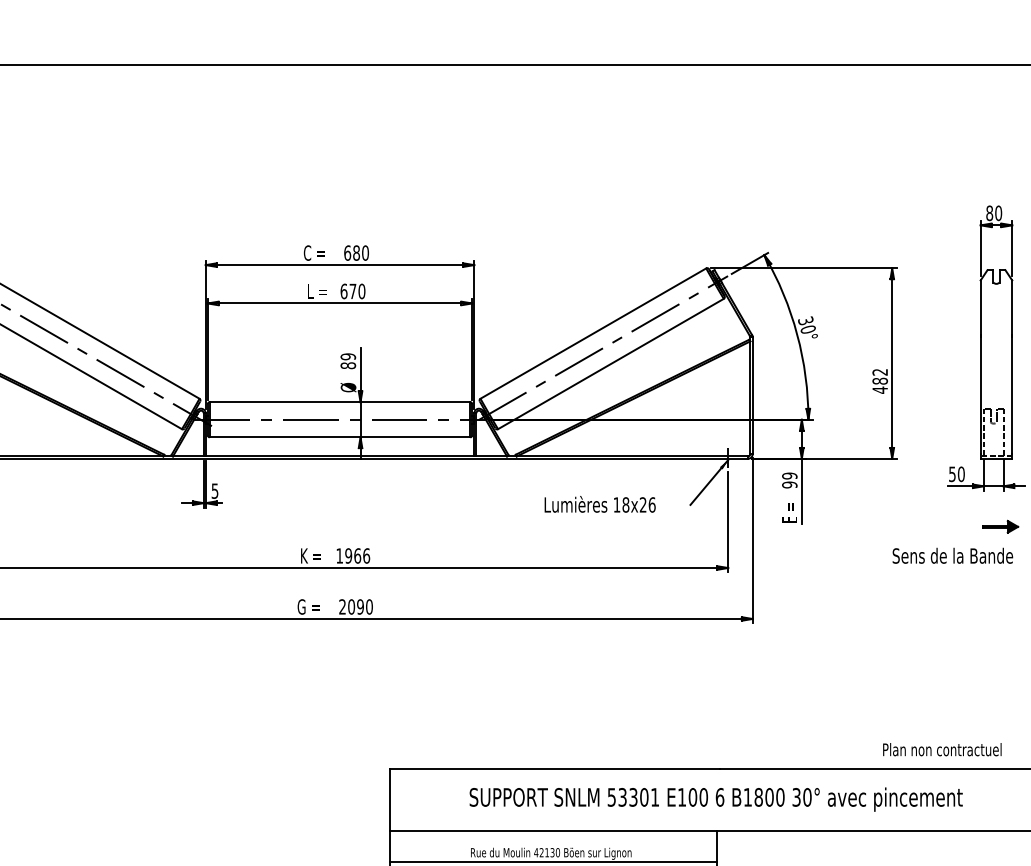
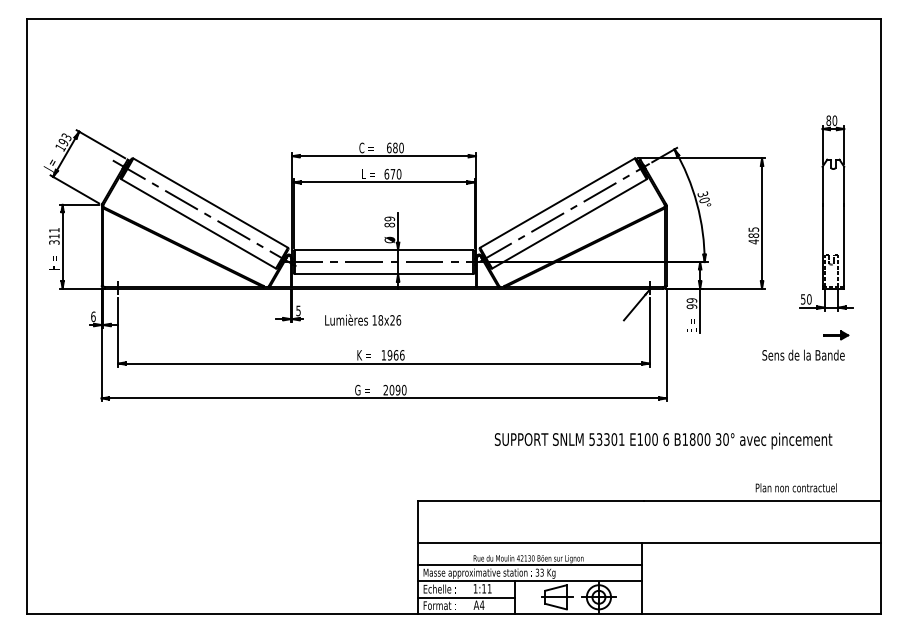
text: (879, 372) -> (753, 229), 482 -> 485
text: (600, 503) -> (363, 319), moved
text: (716, 798) -> (663, 440), moved

